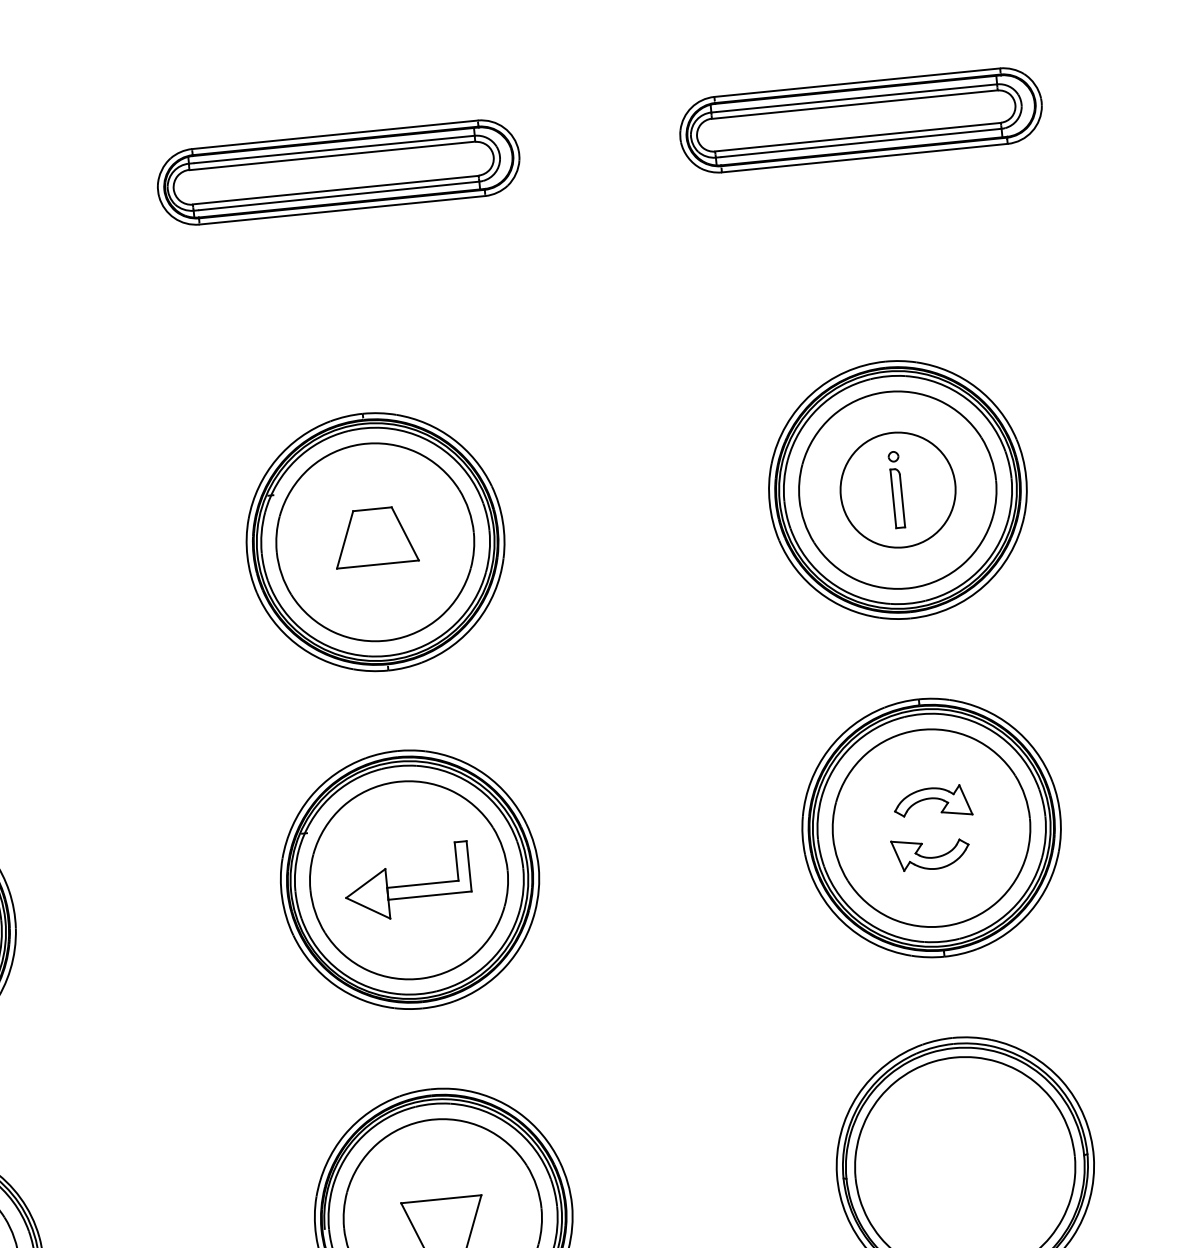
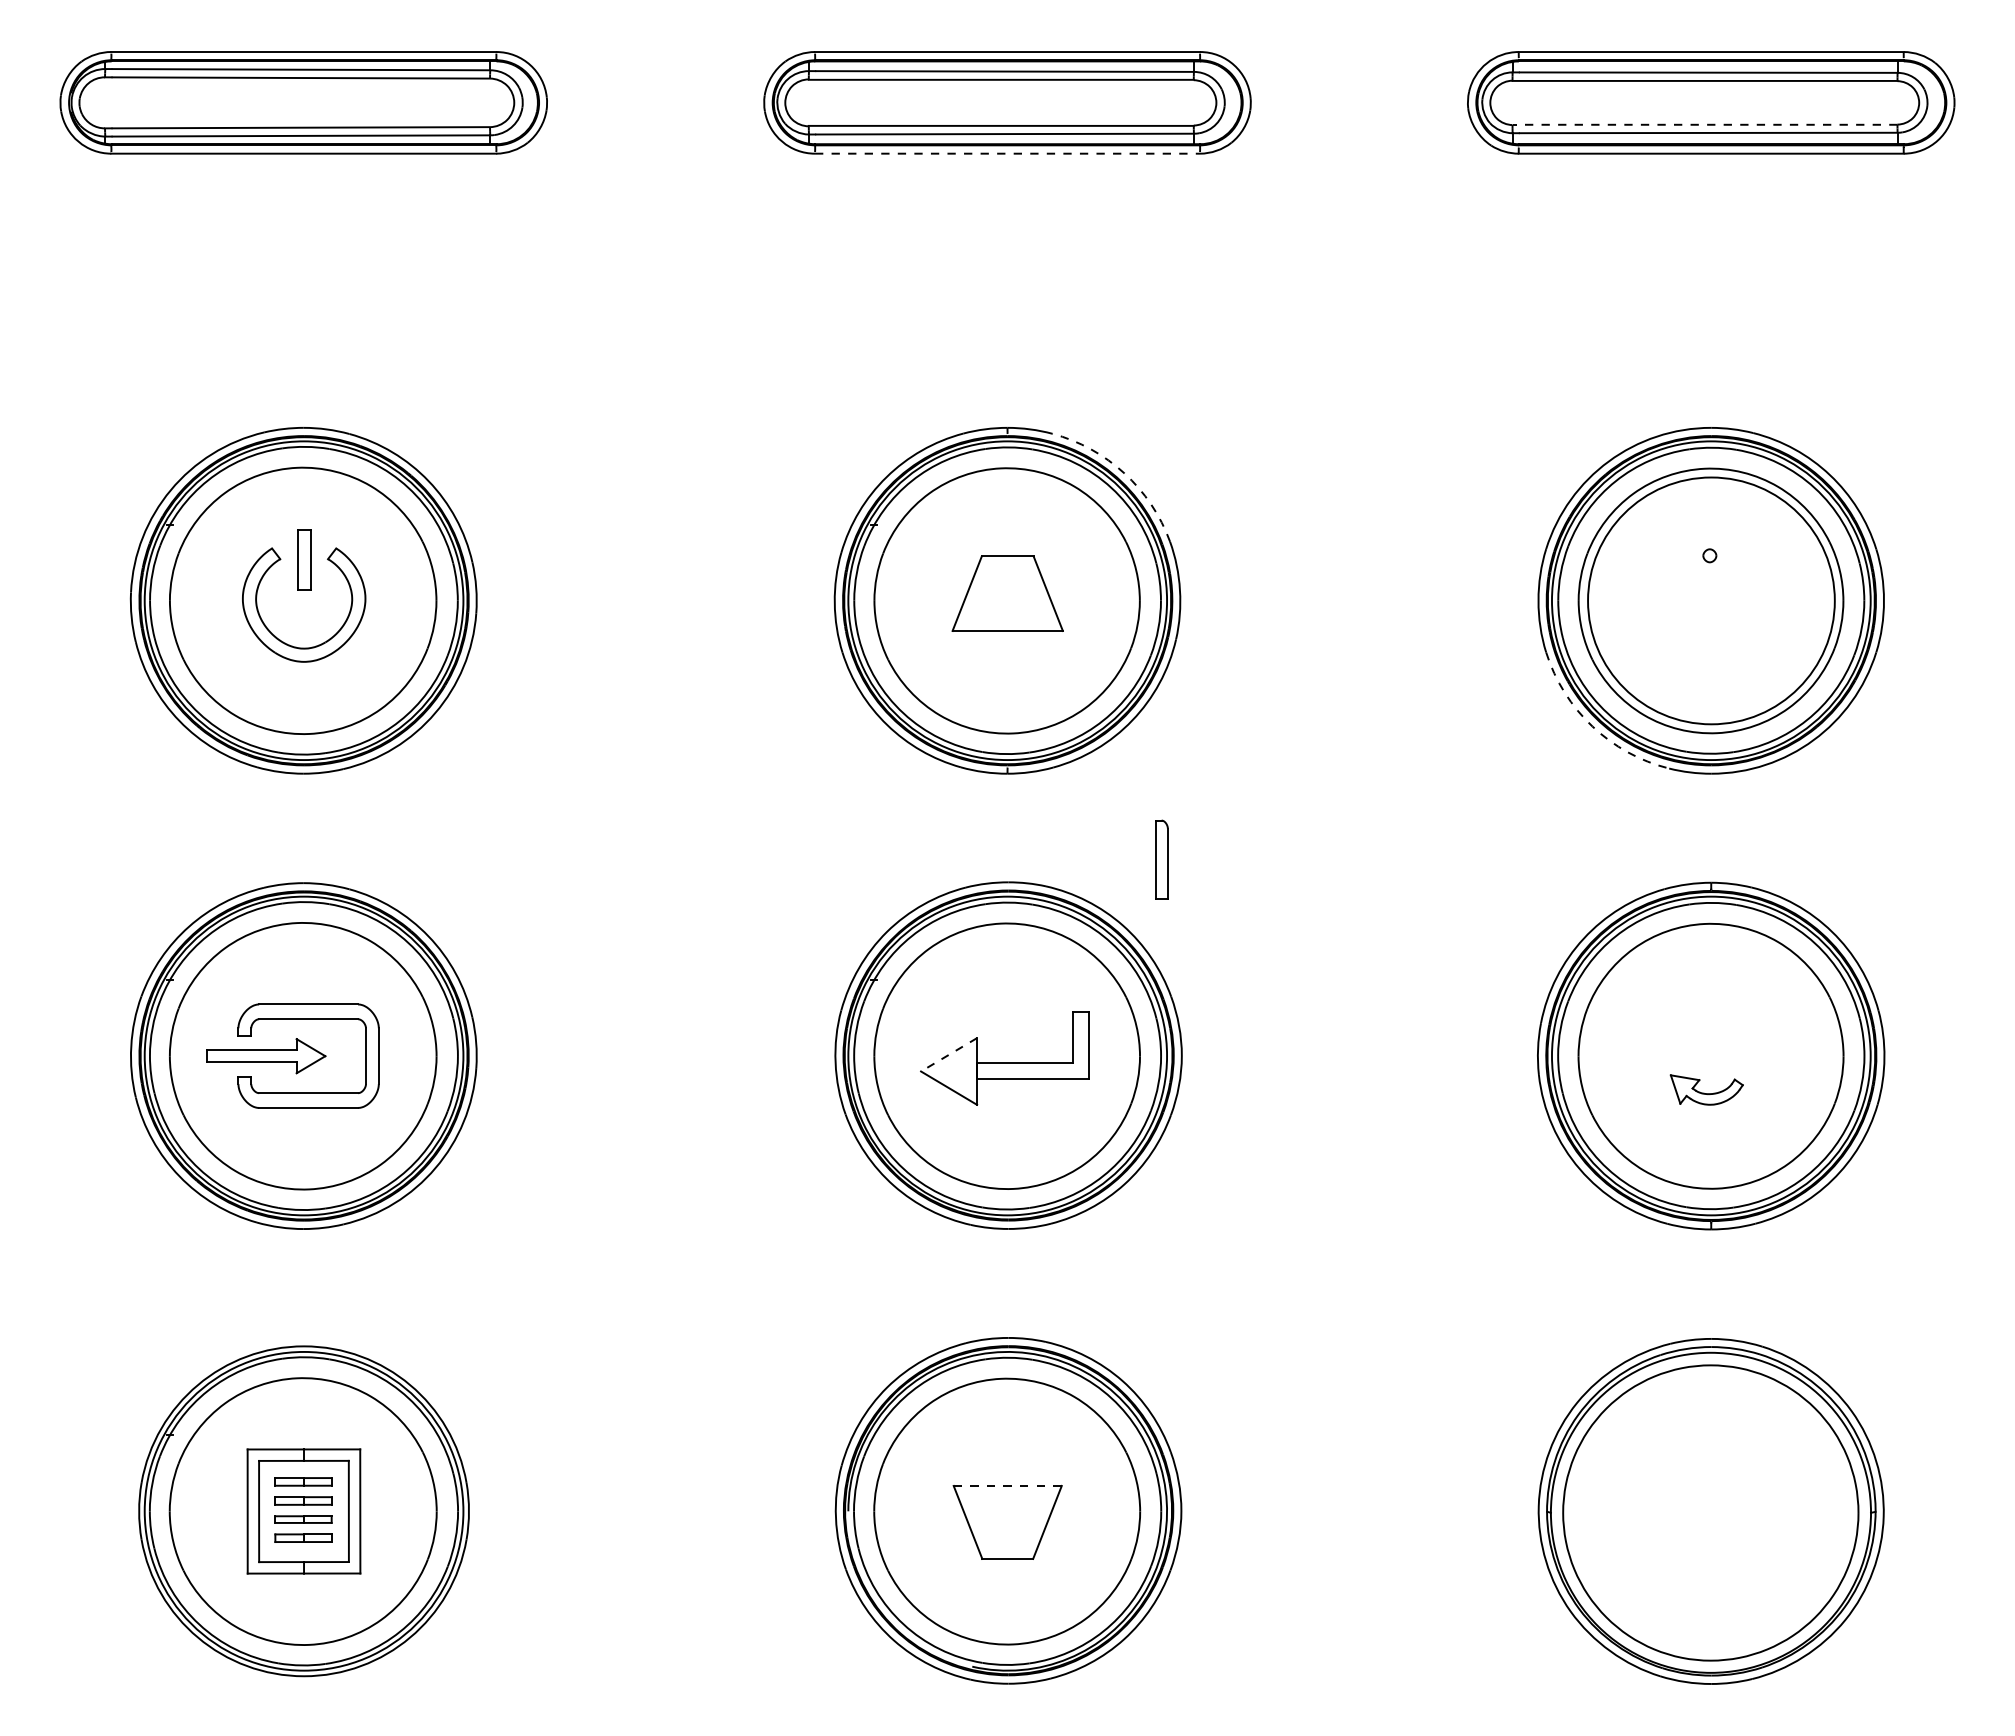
line: (857, 136) -> (1704, 124), solid -> dashed
line: (343, 210) -> (1008, 153), solid -> dashed
arc: (452, 439) -> (1124, 473), solid -> dashed
circle: (898, 489) -> (1711, 600), size x1.6
part: (897, 498) -> (1161, 859), moved
arc: (819, 592) -> (1592, 726), solid -> dashed
part: (932, 802) -> (1715, 1022), removed
part: (930, 853) -> (1706, 1089), size x0.7
line: (366, 883) -> (949, 1054), solid -> dashed
line: (441, 1198) -> (1008, 1485), solid -> dashed

